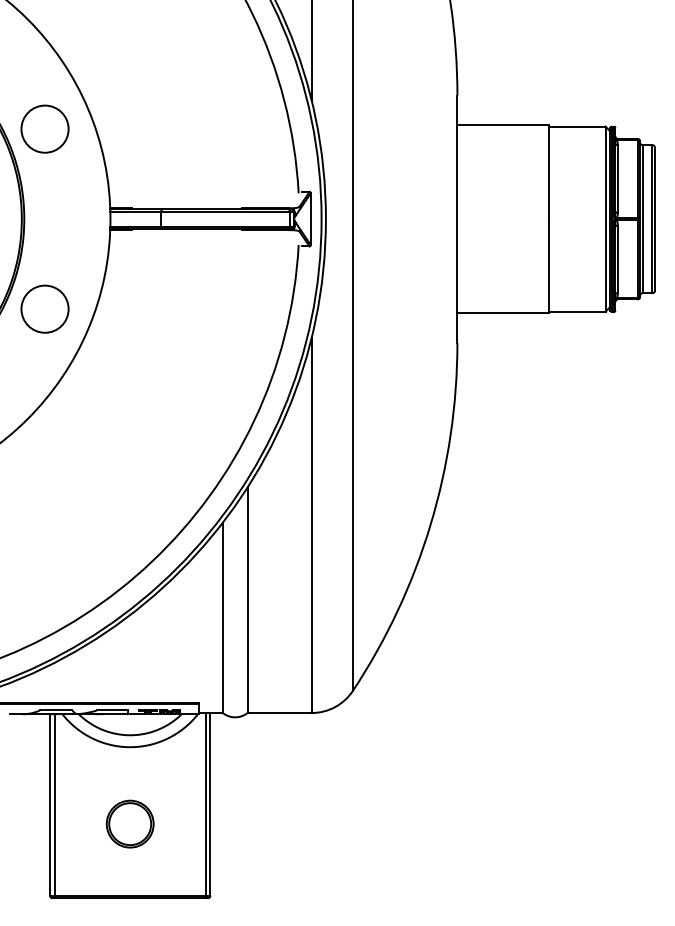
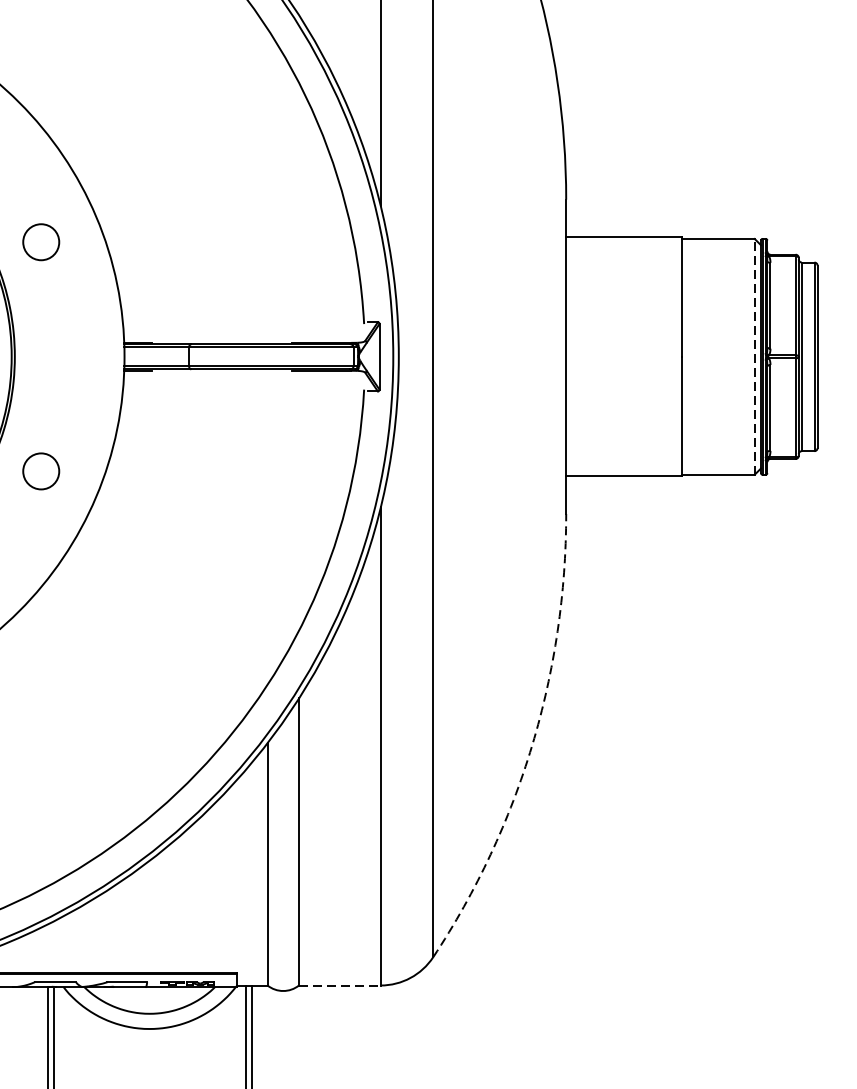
circle: (44, 128) -> (40, 241), size x0.6
line: (605, 219) -> (754, 357), solid -> dashed
circle: (44, 308) -> (40, 470), size x0.6
arc: (430, 524) -> (531, 745), solid -> dashed
line: (280, 713) -> (340, 986), solid -> dashed

